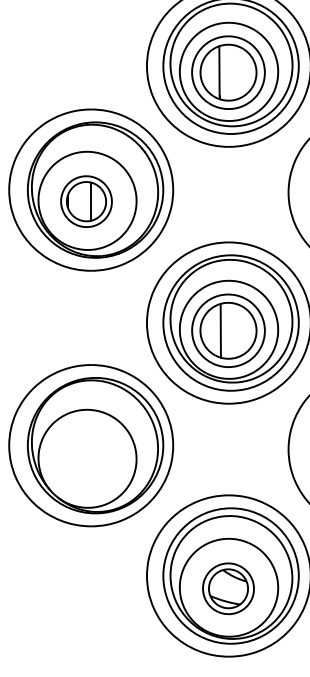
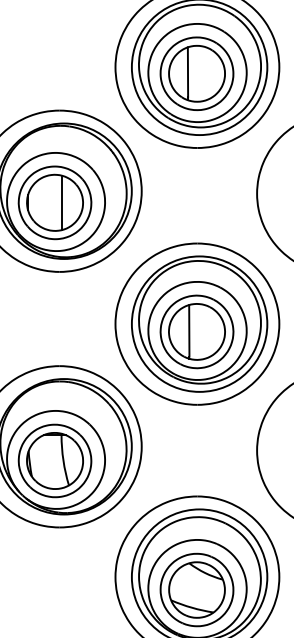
part: (86, 201) -> (55, 202), size x1.43
part: (86, 459) -> (55, 460), added
part: (228, 588) -> (197, 589), size x1.43

